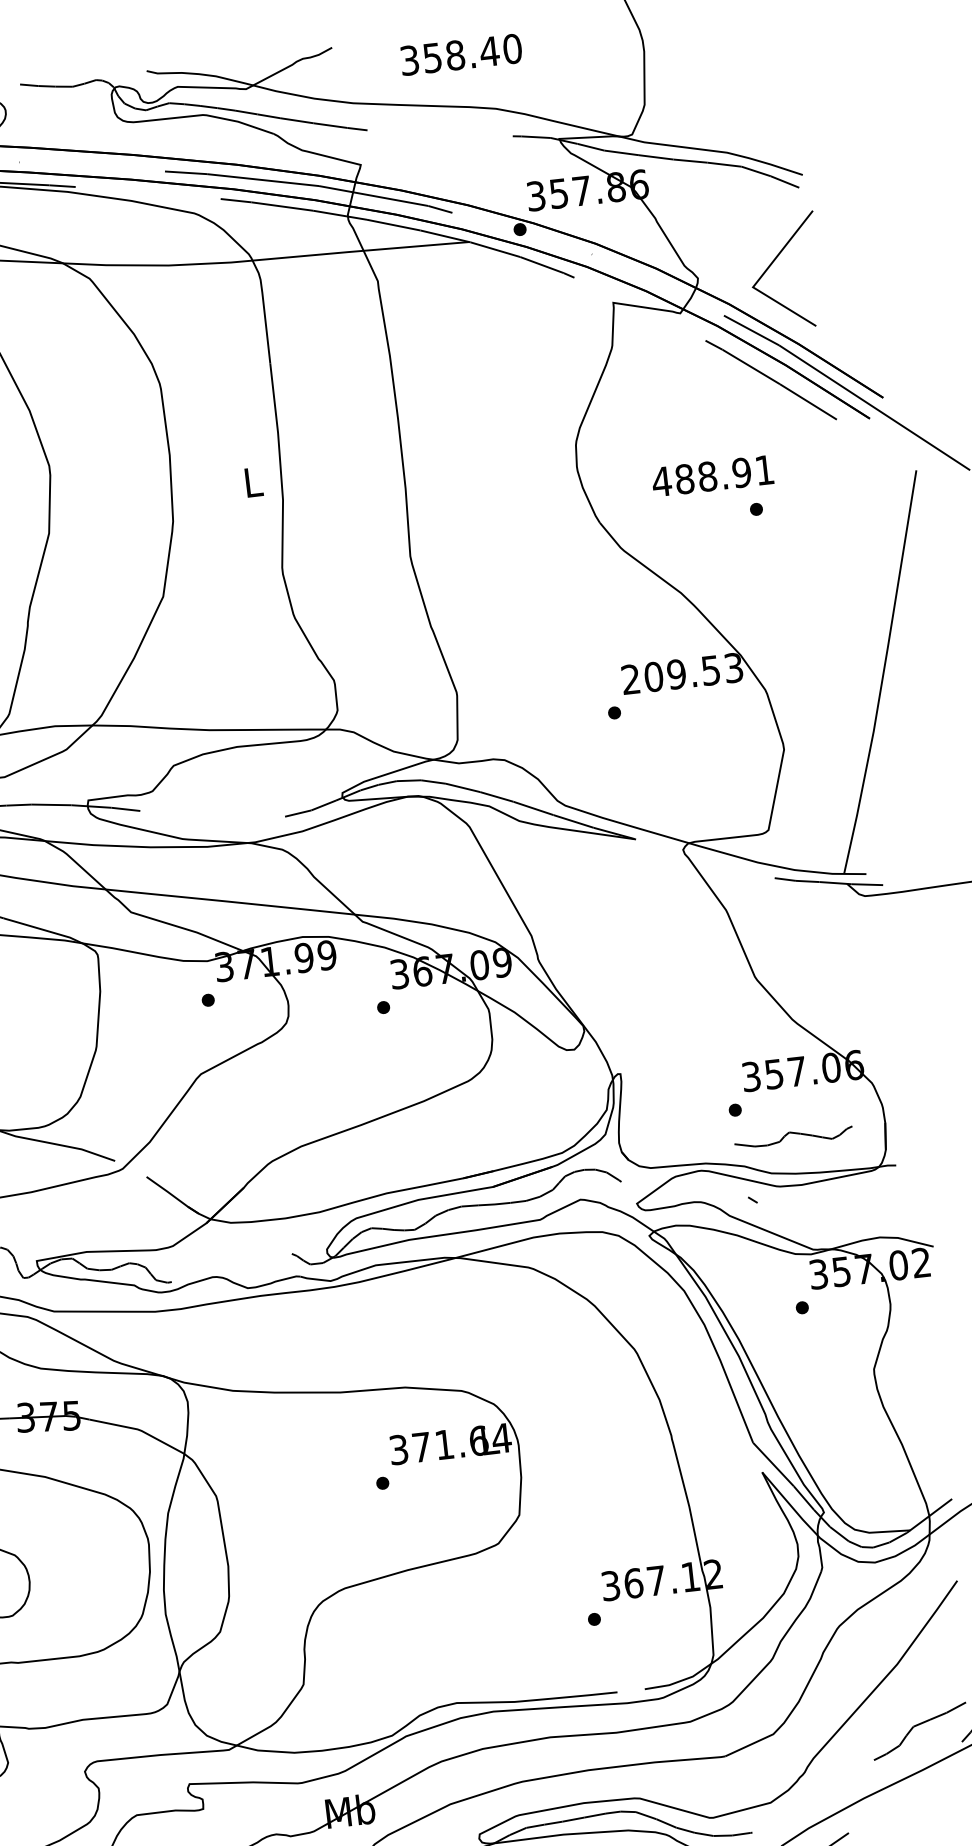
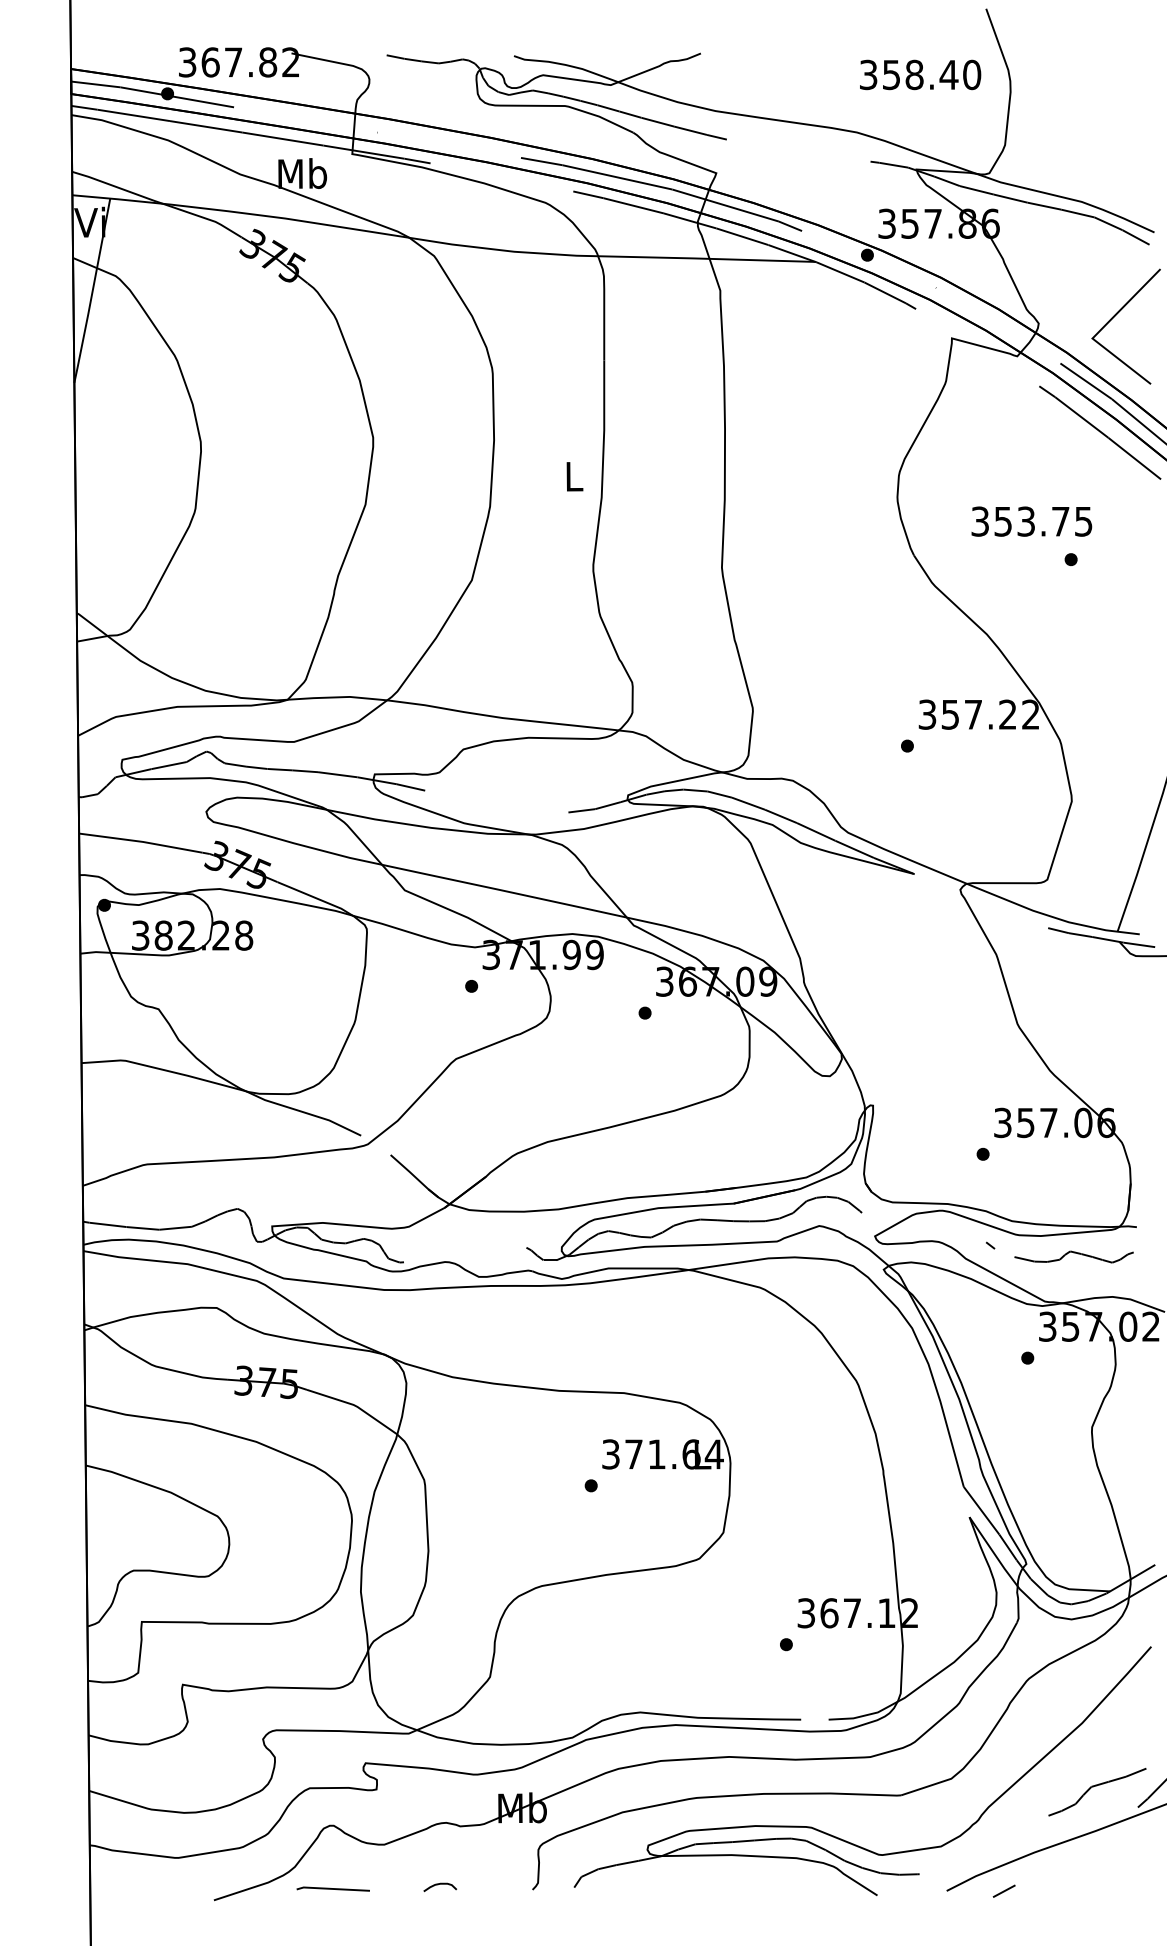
text: (461, 54) -> (920, 74), moved
text: (712, 475) -> (1031, 521), 488.91 -> 353.75
text: (681, 673) -> (978, 714), 209.53 -> 357.22
curve: (792, 1134) -> (1073, 1253), moved

